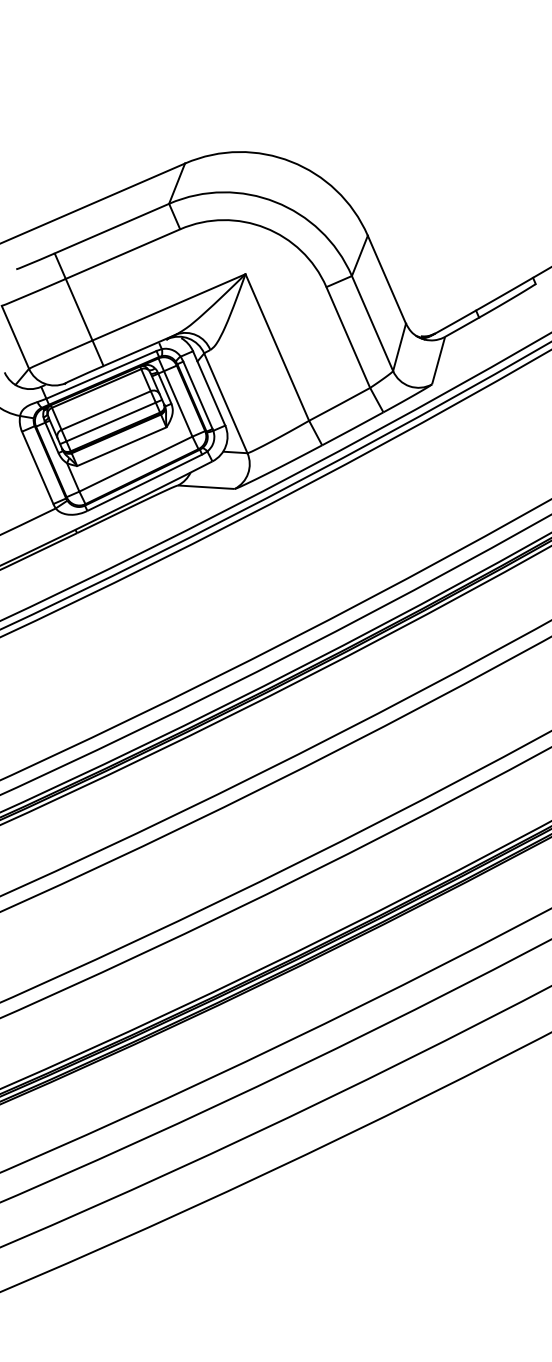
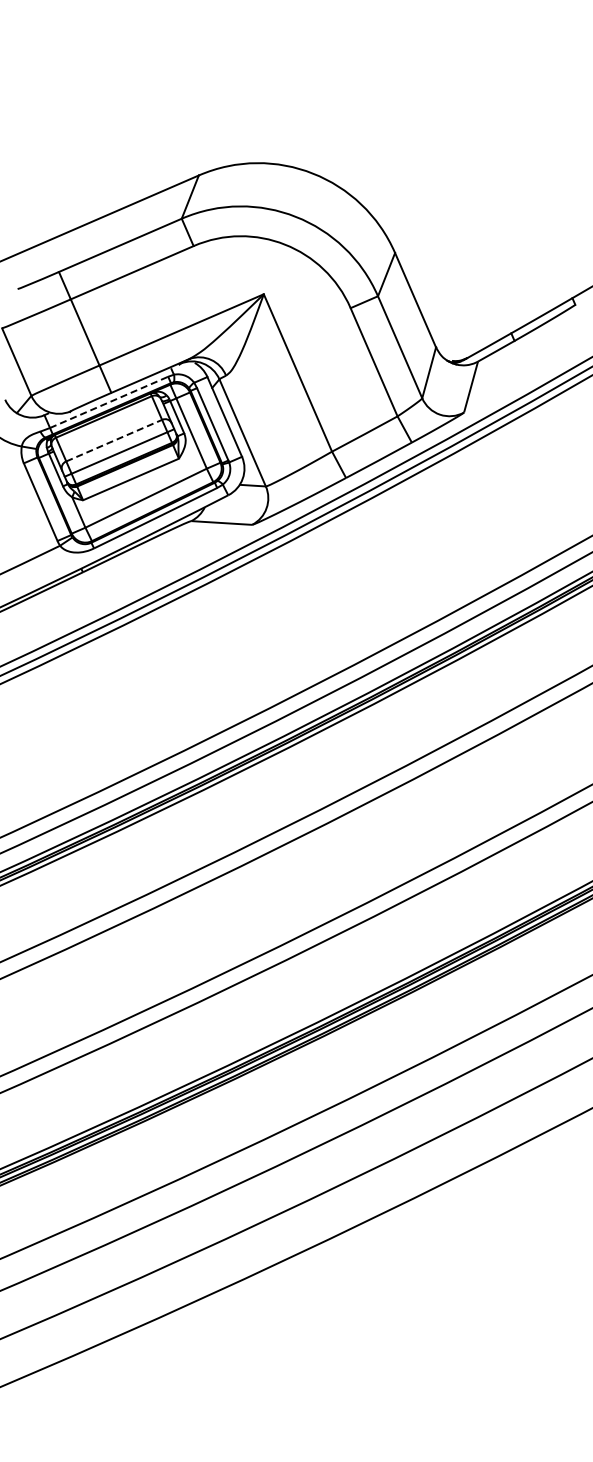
line: (101, 375) -> (109, 402), solid -> dashed
line: (106, 410) -> (114, 440), solid -> dashed

